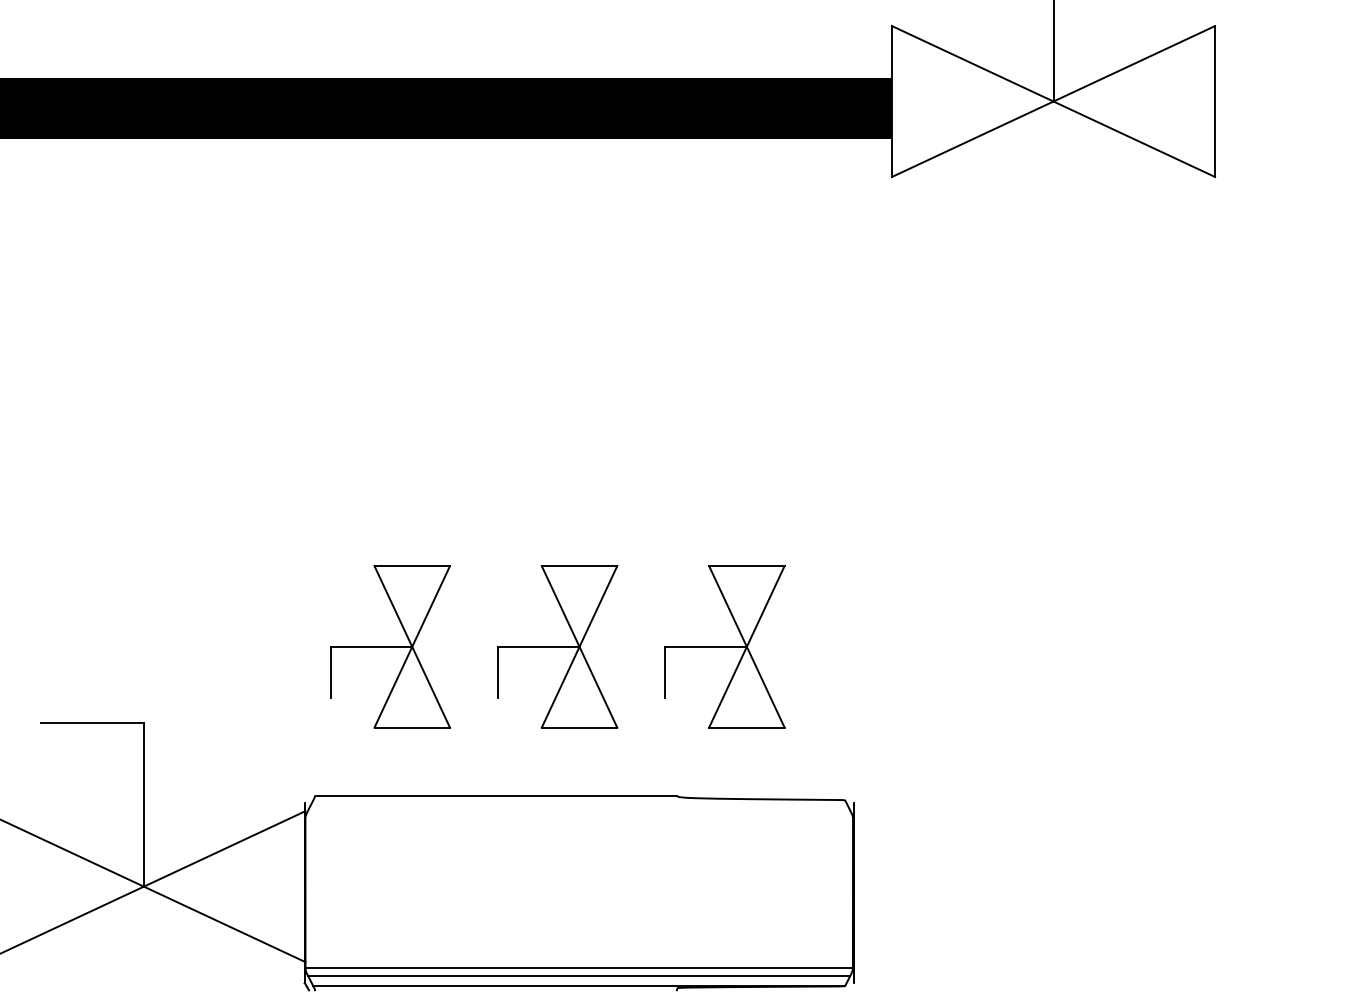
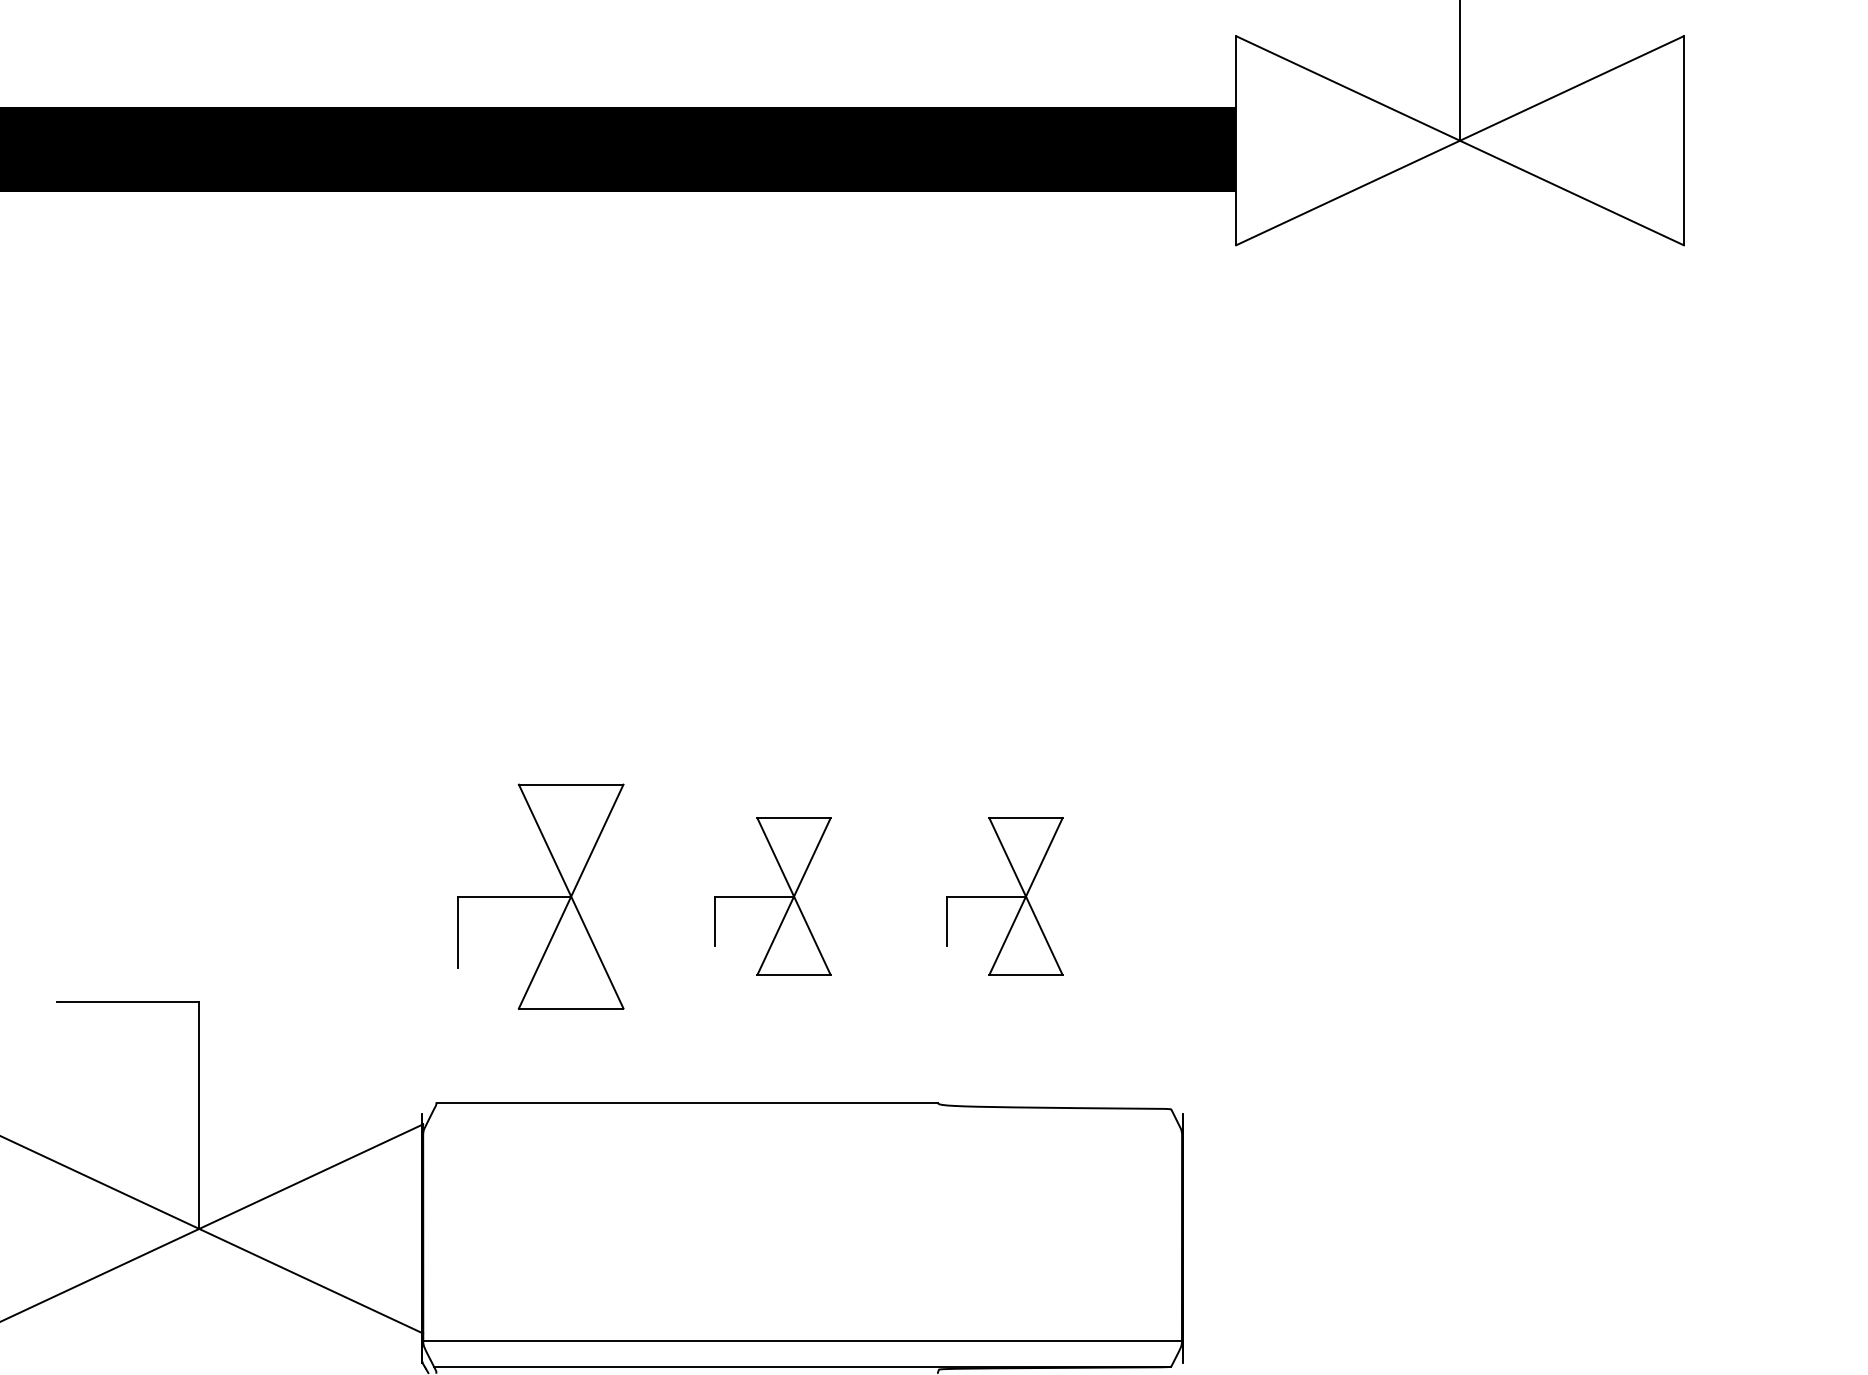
part: (557, 646) -> (772, 896), size x0.7
part: (724, 646) -> (1004, 896), size x0.7
line: (579, 975) -> (802, 1352), removed

